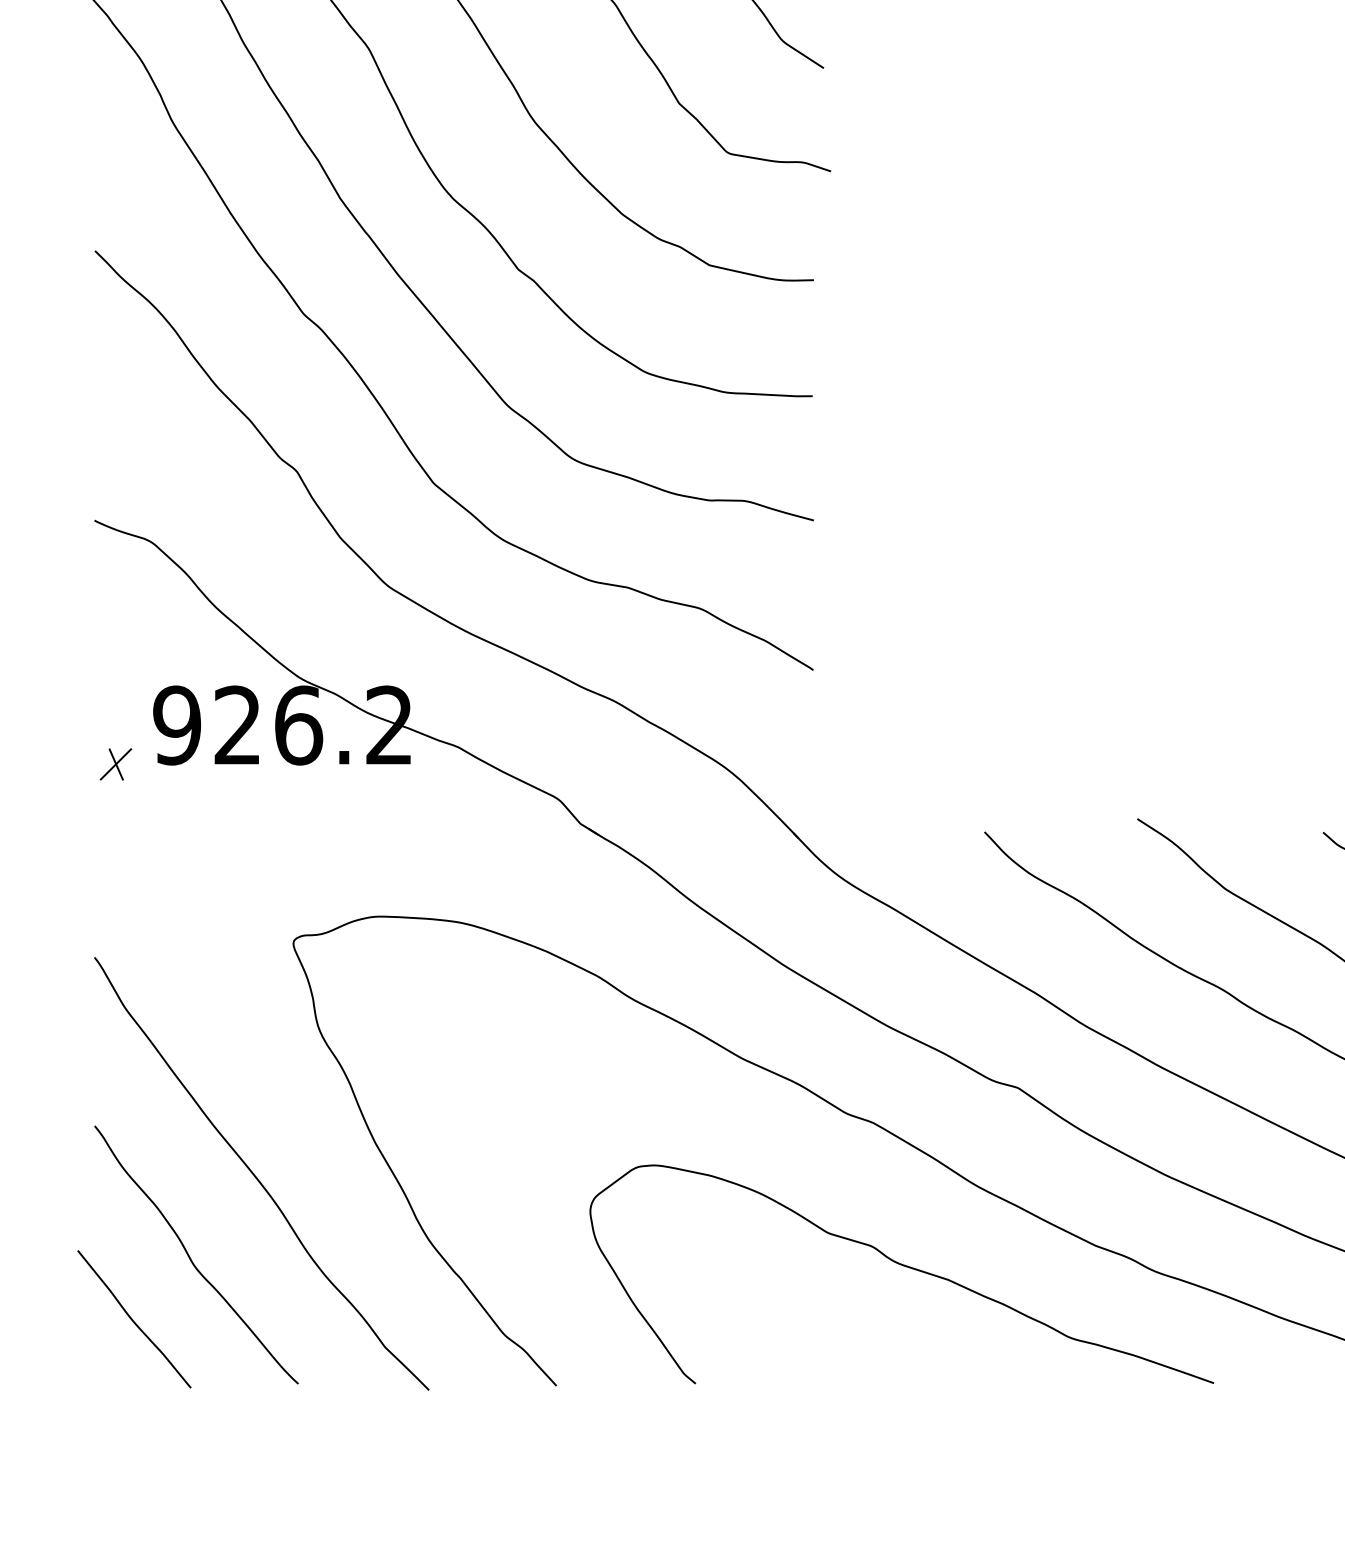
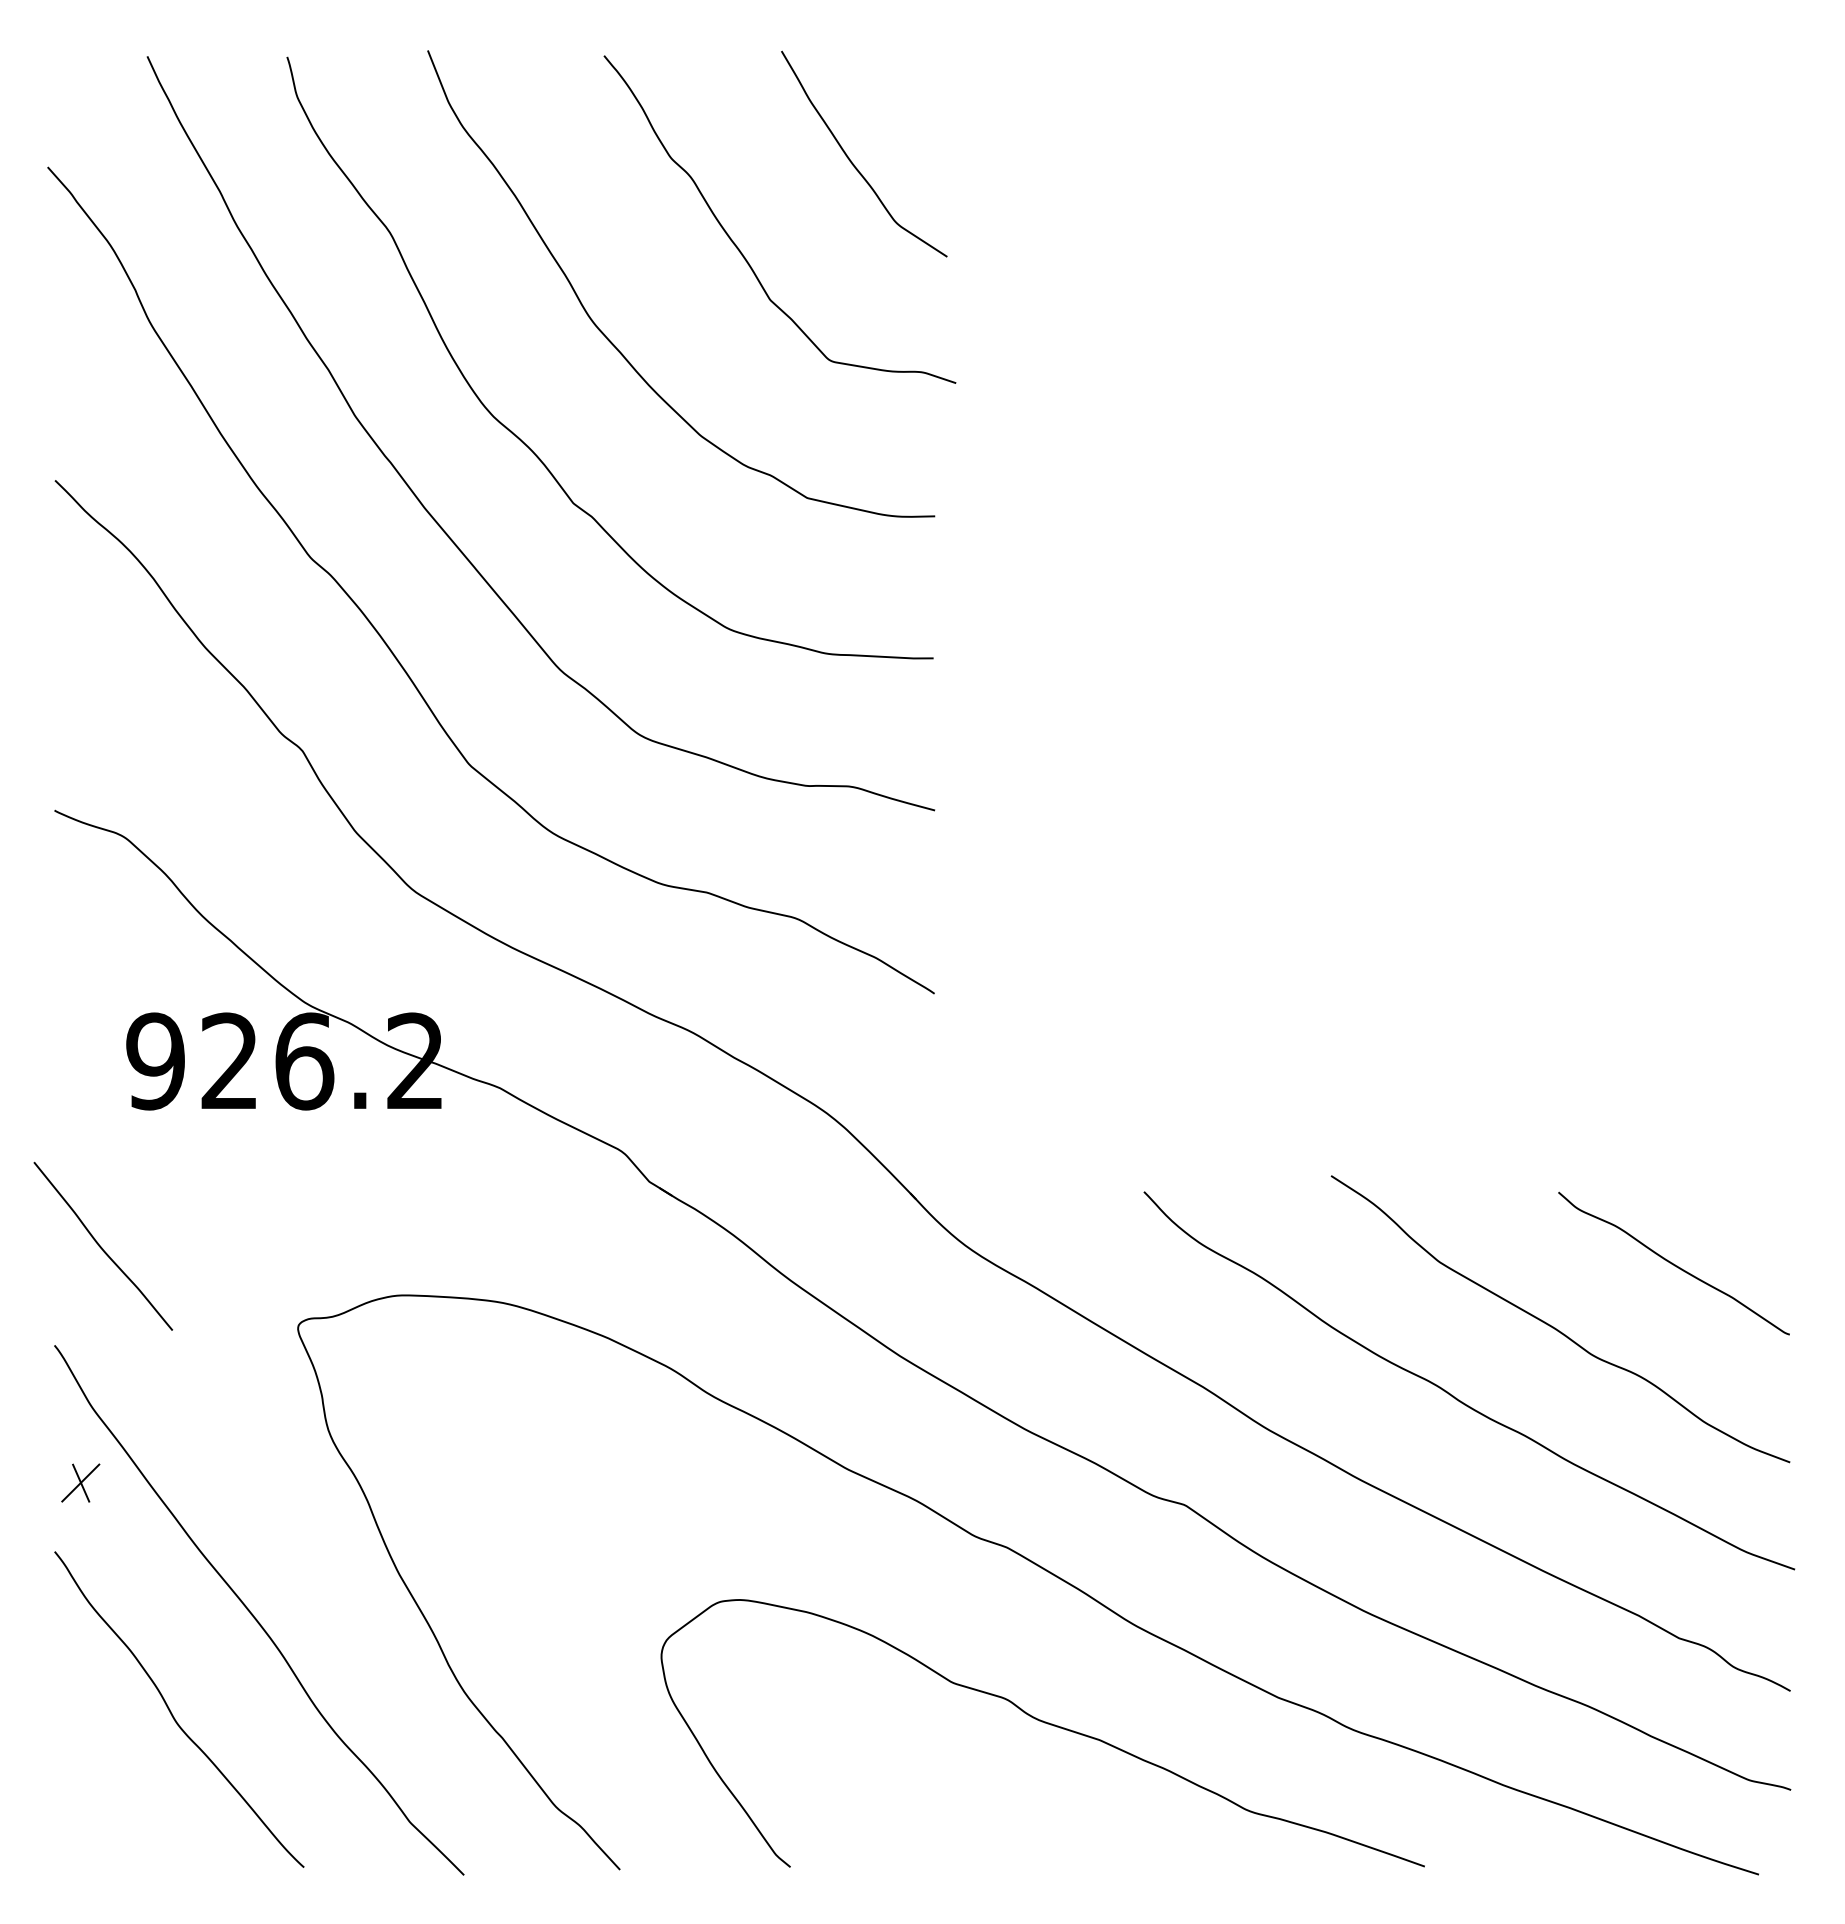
part: (115, 763) -> (80, 1482), moved
curve: (132, 1319) -> (101, 1246), moved

